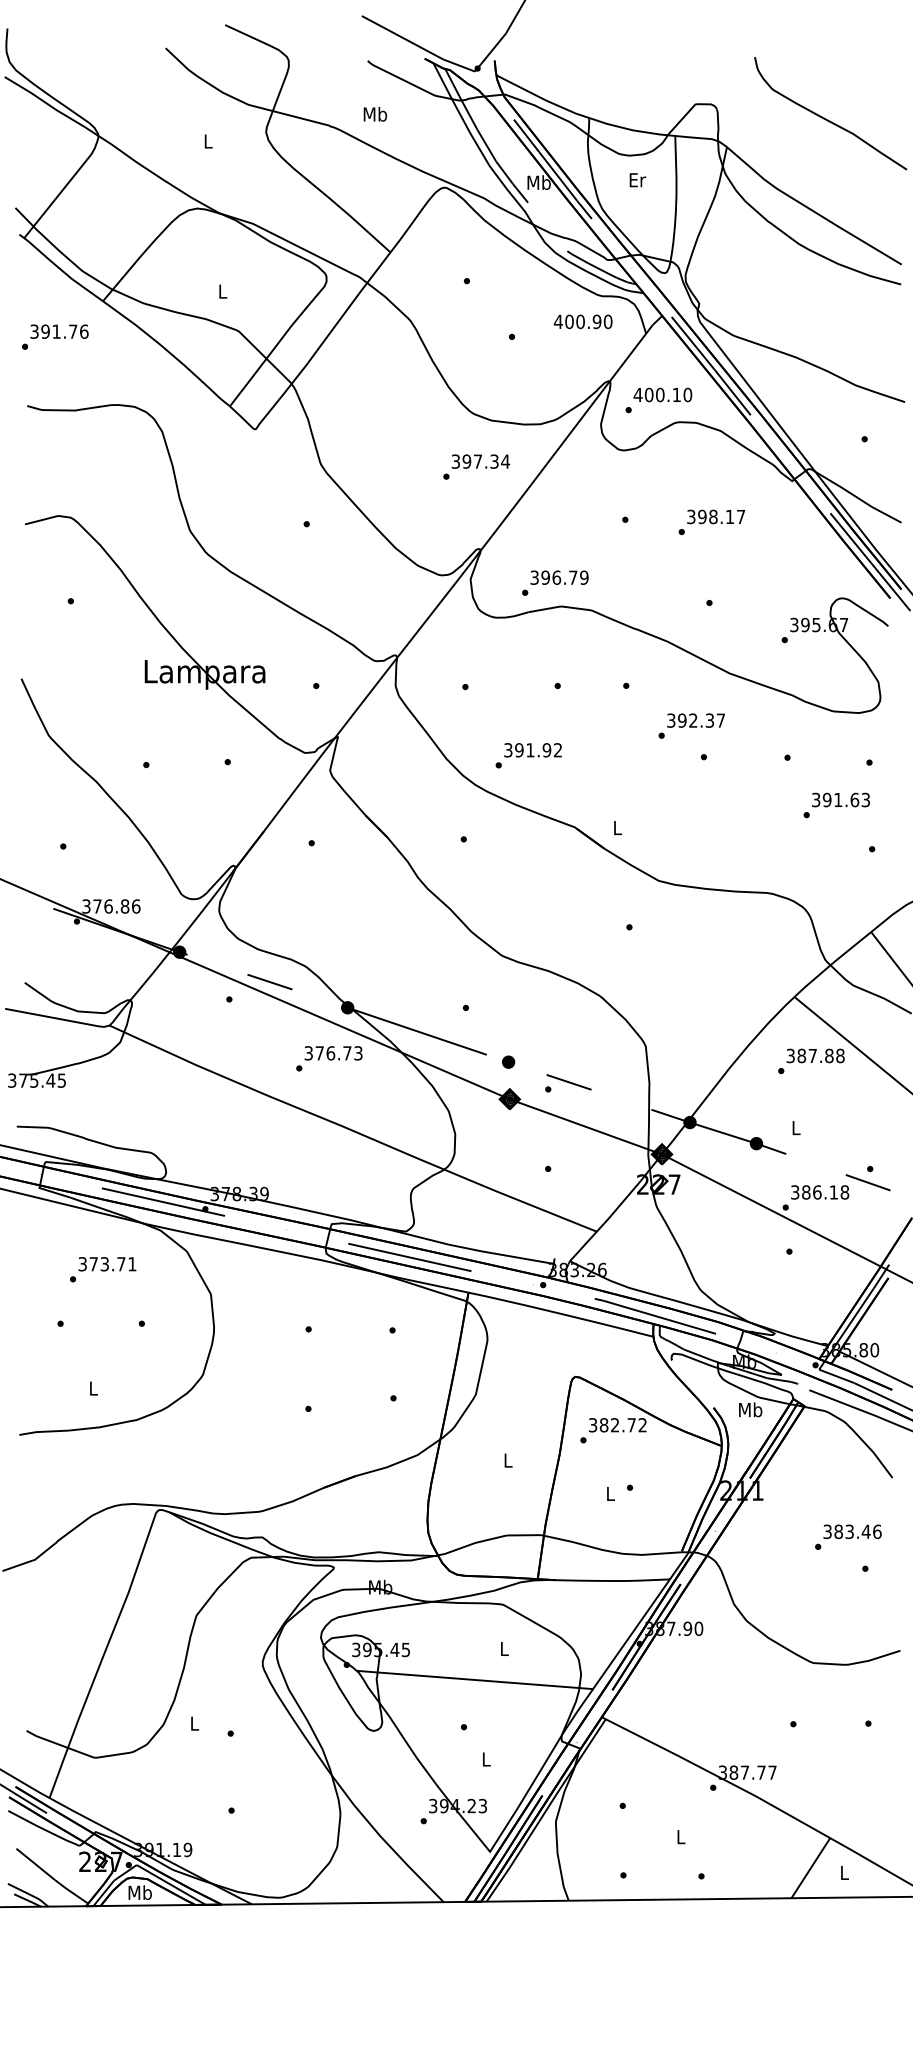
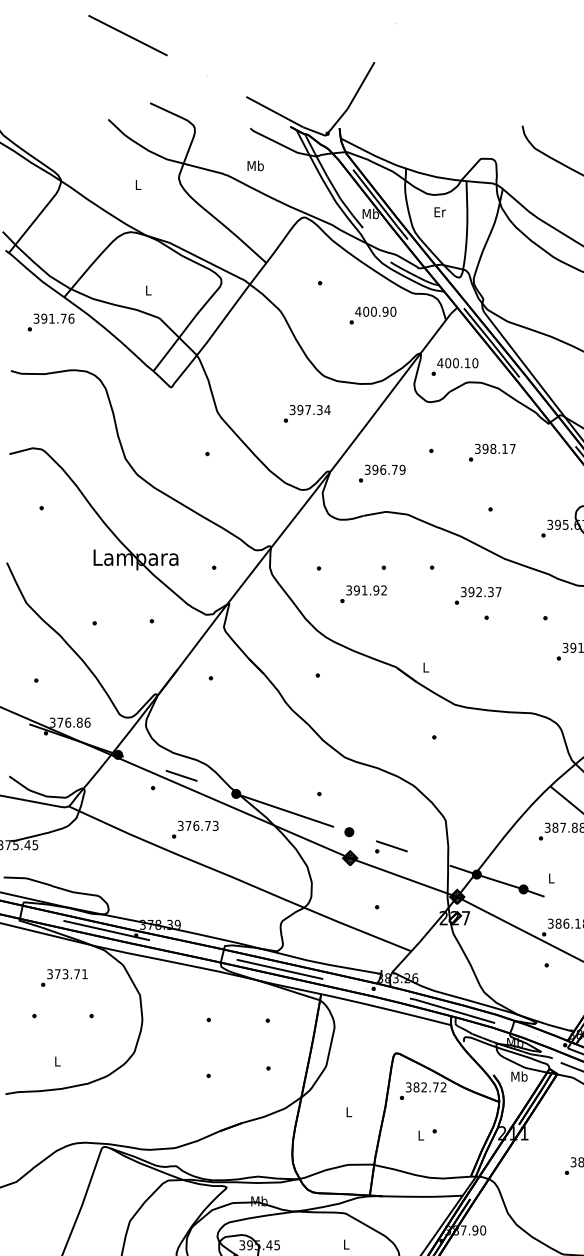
text: (582, 321) -> (375, 311), moved
text: (55, 336) -> (51, 322), moved
text: (476, 466) -> (307, 413), moved
text: (555, 582) -> (382, 473), moved
text: (528, 755) -> (363, 594), moved
text: (329, 1058) -> (195, 829), moved

